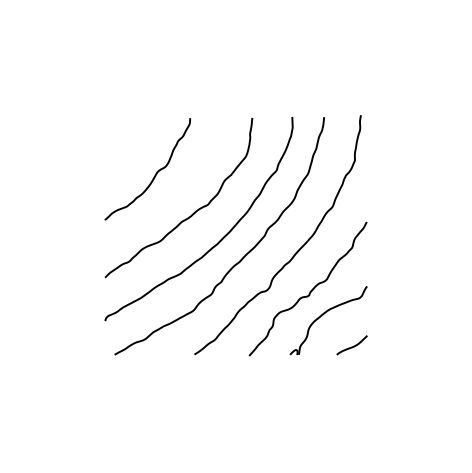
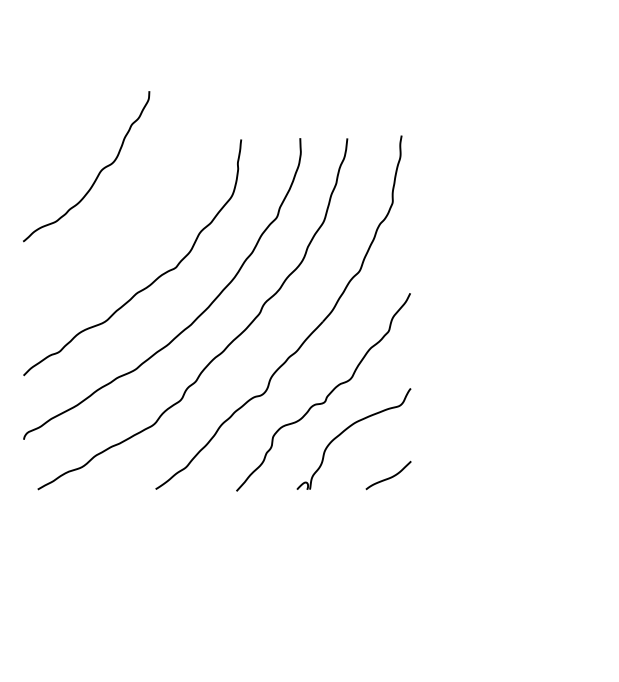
curve: (155, 173) -> (98, 172), moved

